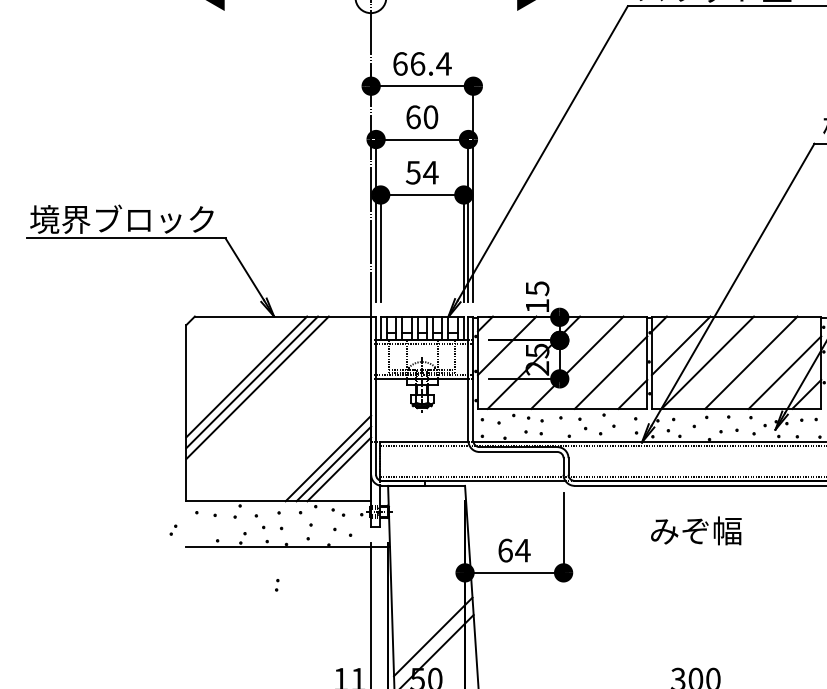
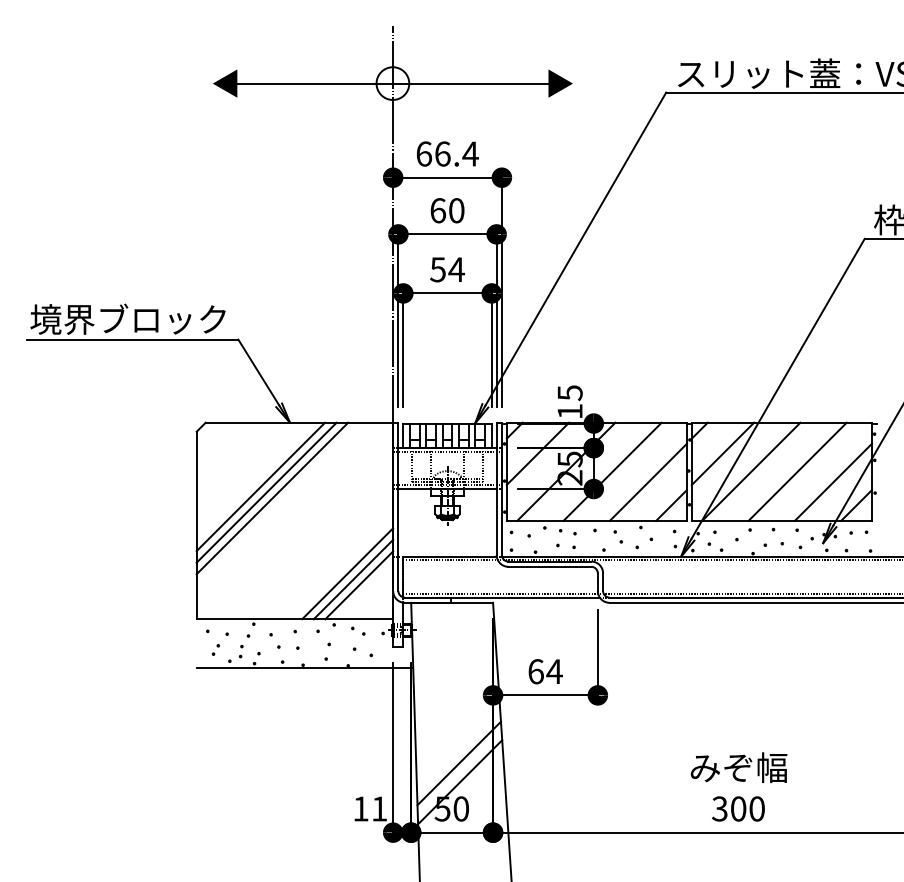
part: (173, 529) -> (215, 649), moved
text: (695, 530) -> (738, 767), moved
part: (277, 585) -> (241, 651), moved

